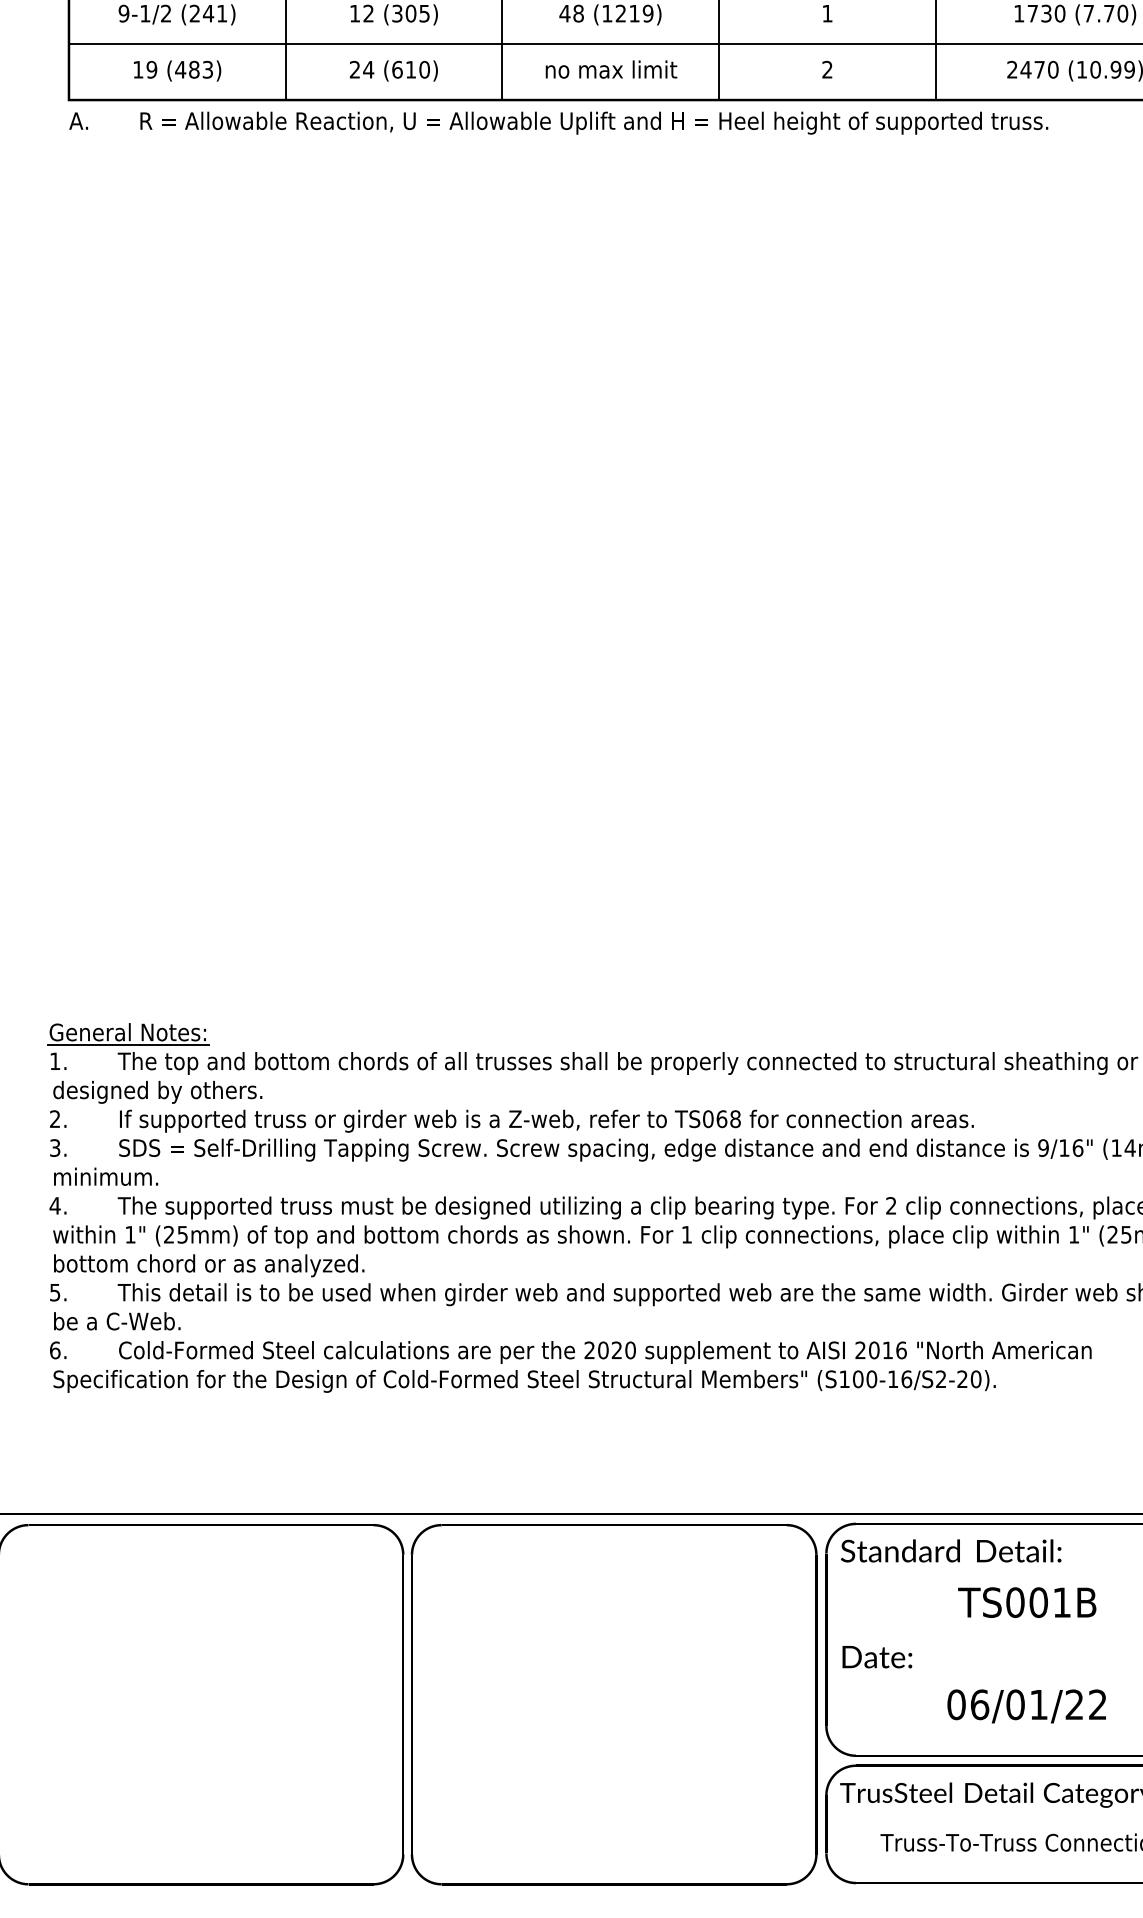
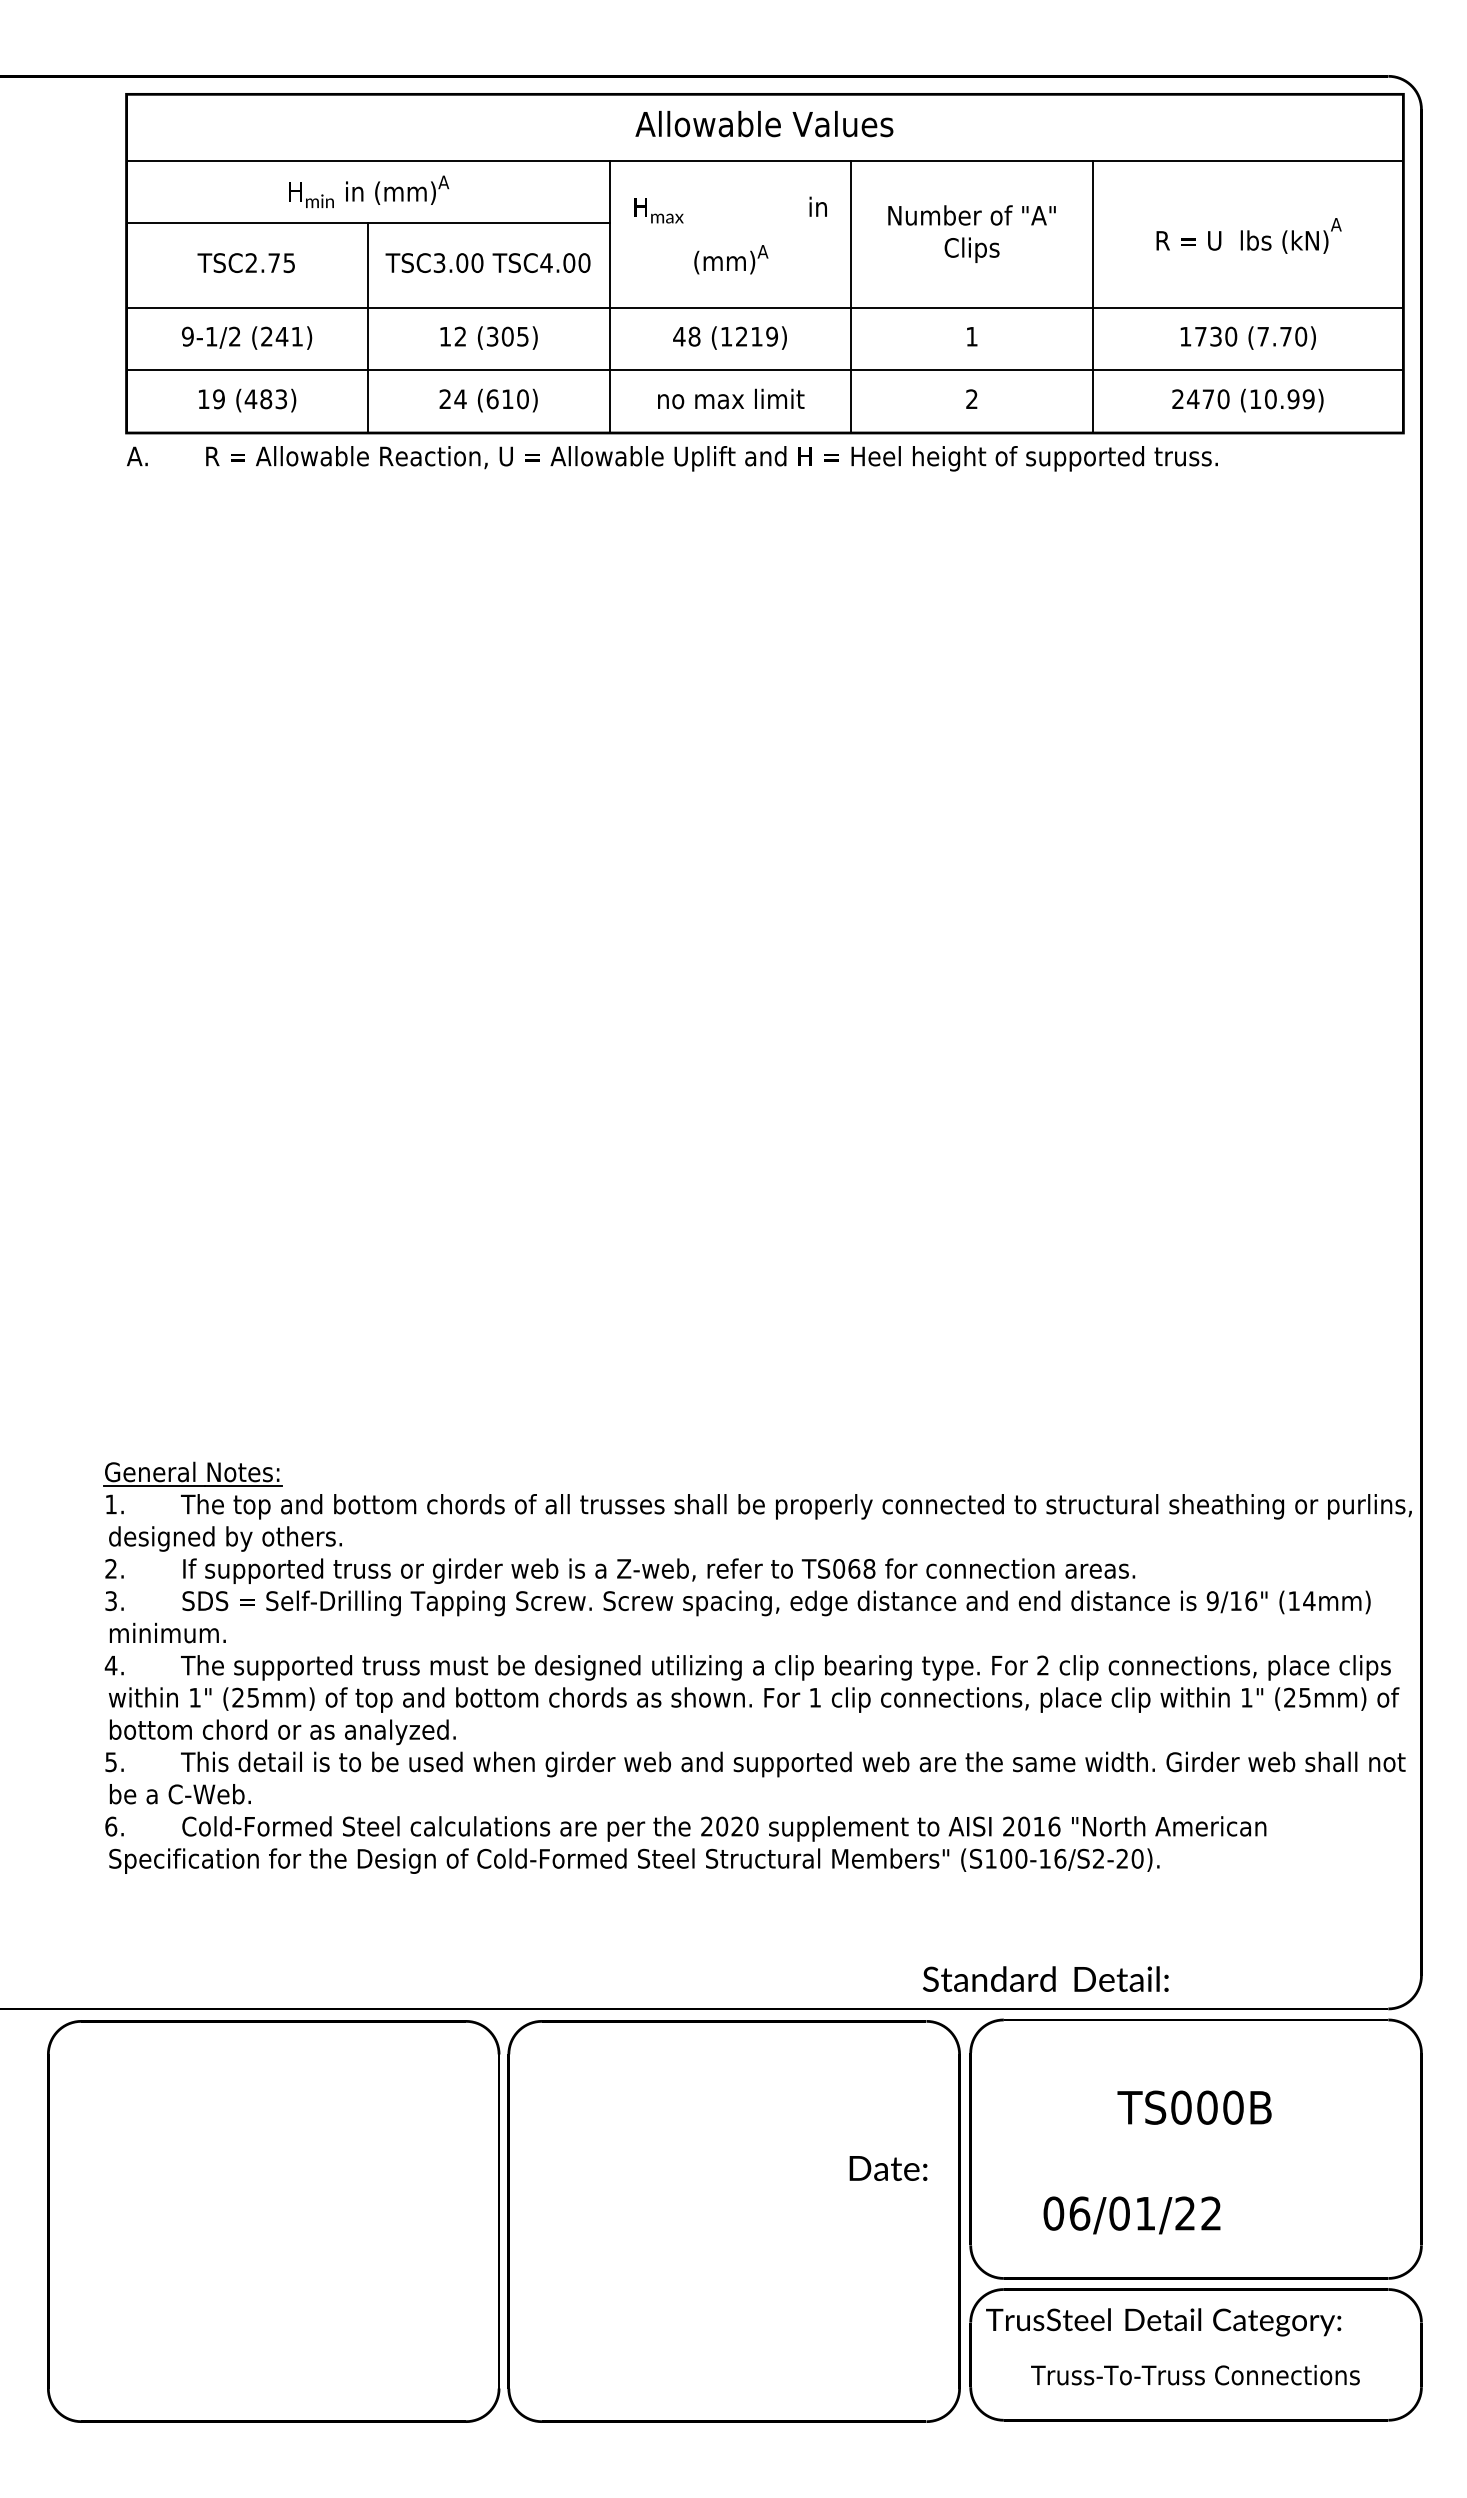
text: (950, 1550) -> (1045, 1978), moved
text: (1062, 1602) -> (1233, 2107), TS001B -> TS000B
text: (877, 1657) -> (888, 2168), moved
text: (1026, 1706) -> (1131, 2215), moved

